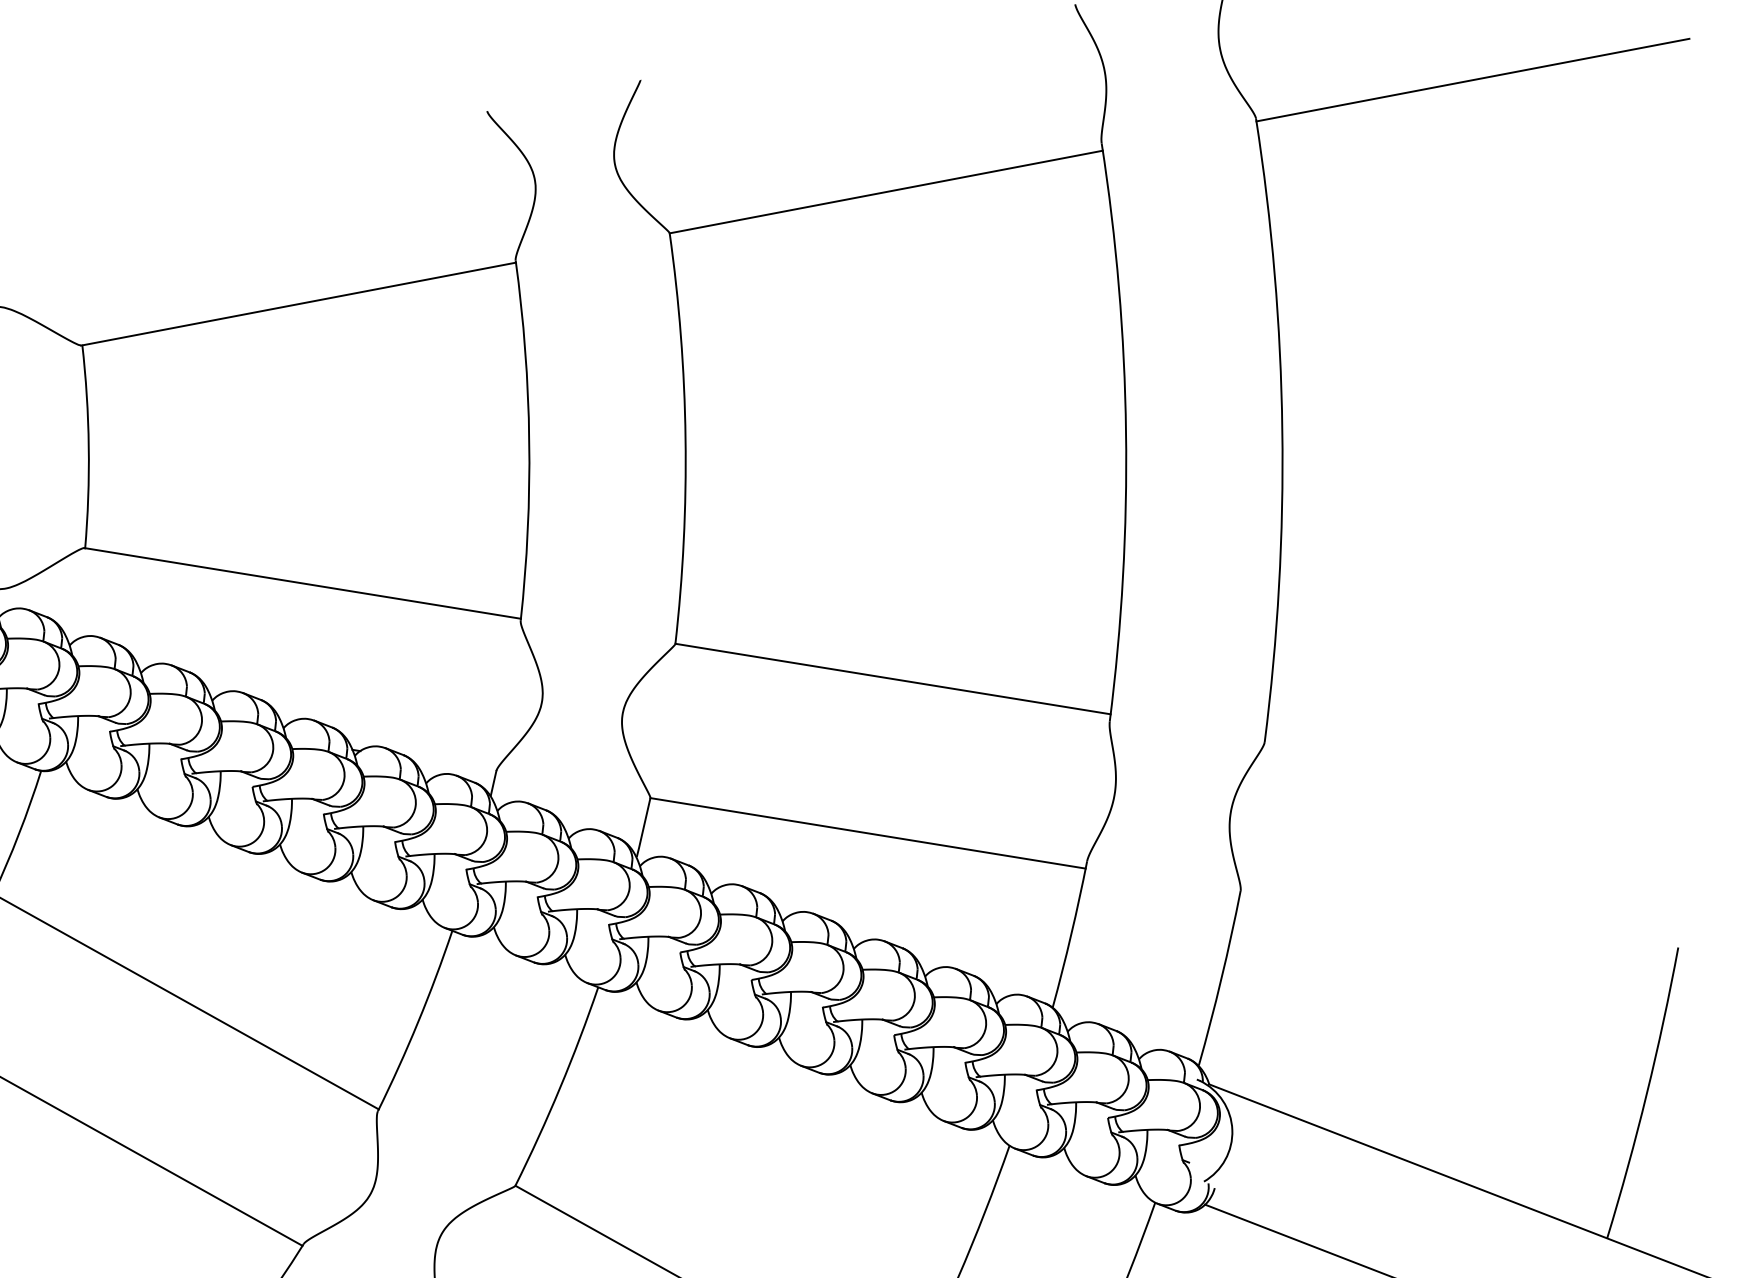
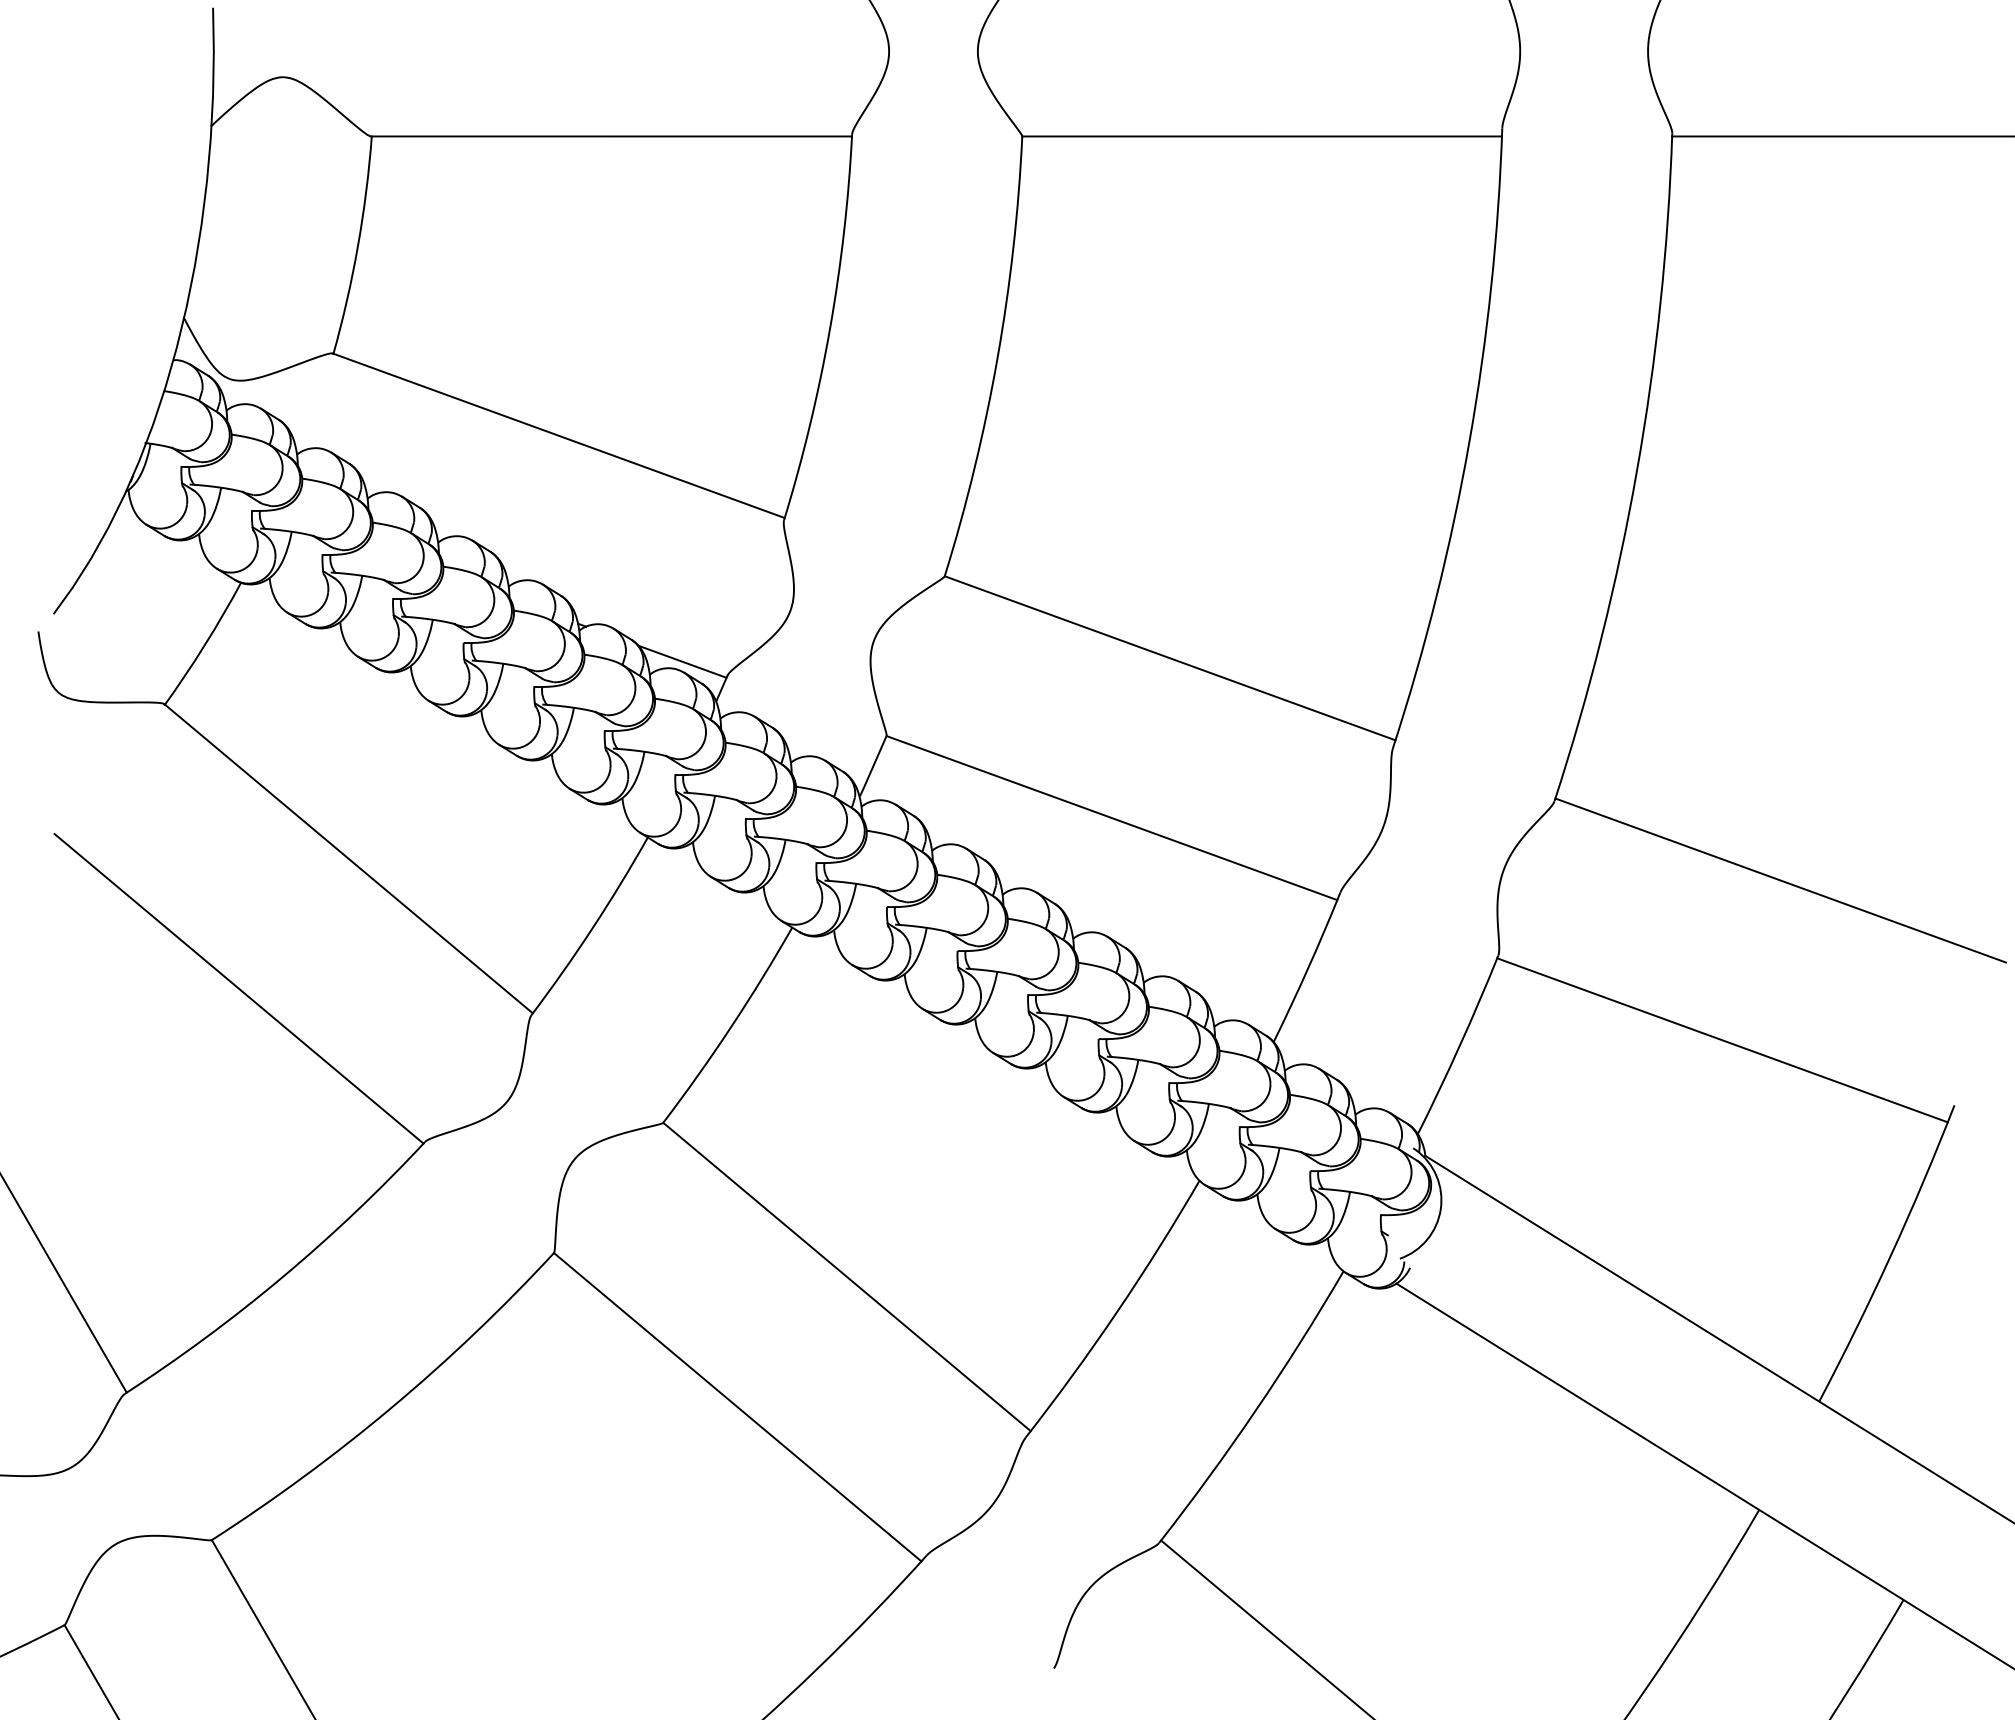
line: (453, 765) -> (682, 661), added
line: (1482, 774) -> (1780, 880), added
line: (1457, 929) -> (1722, 1040), added

